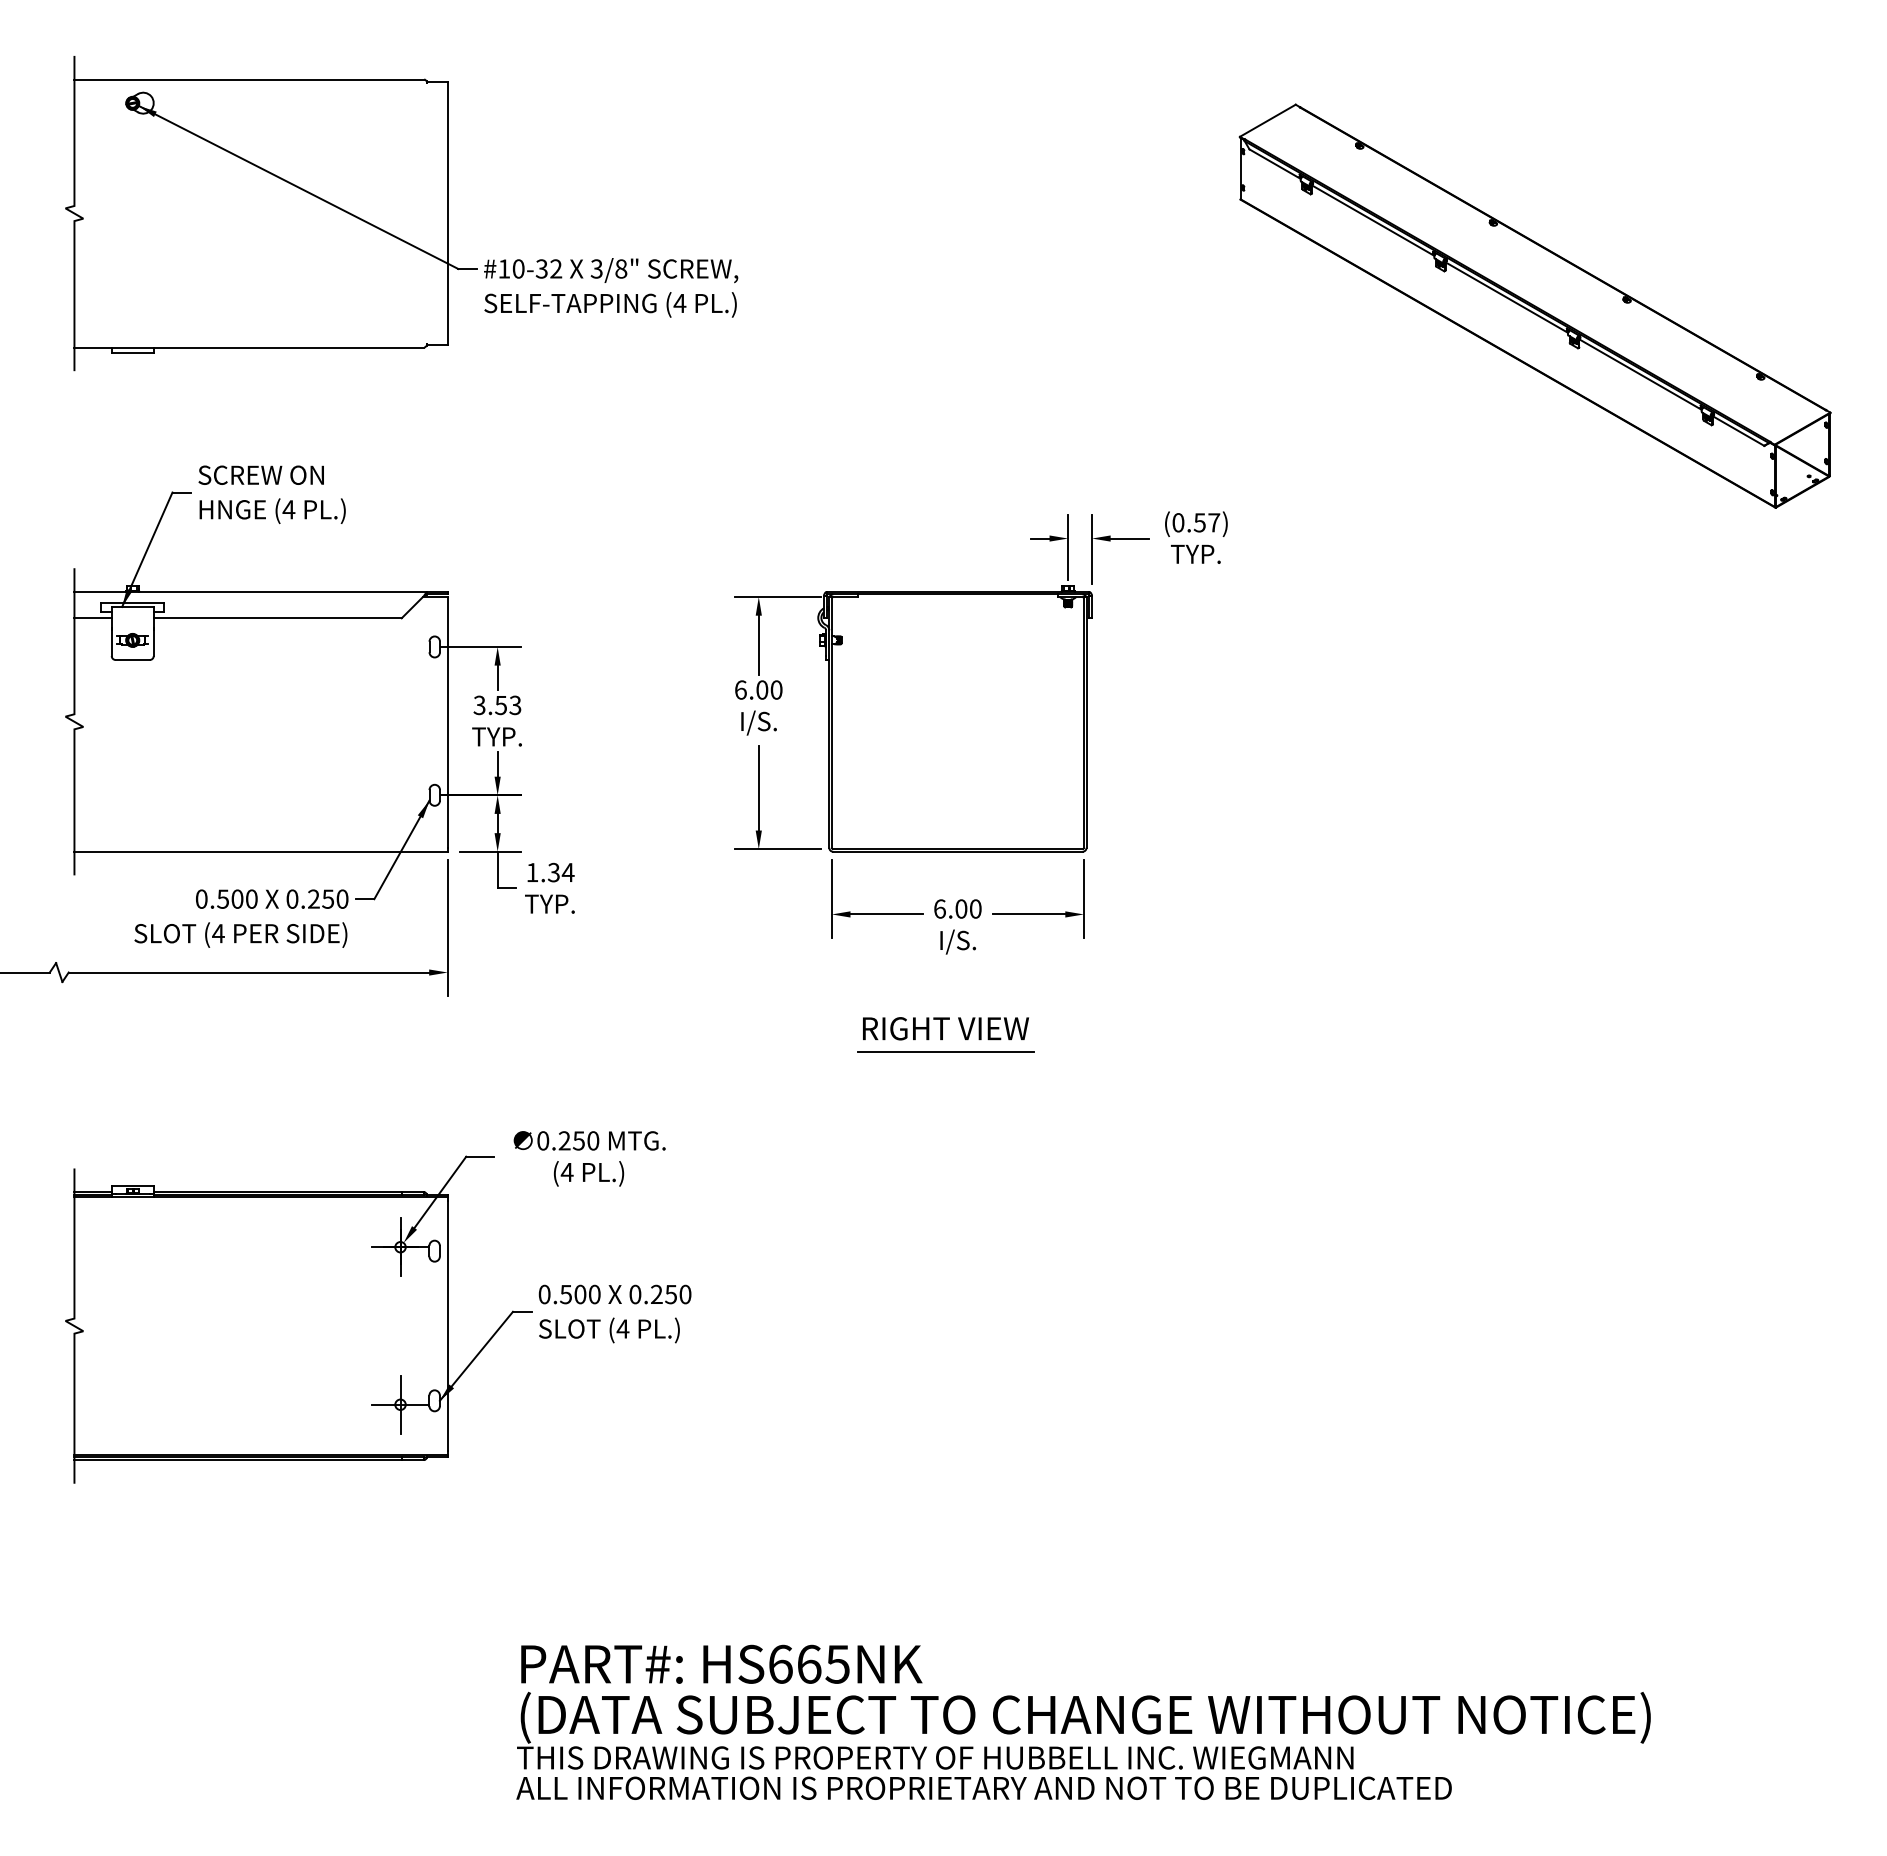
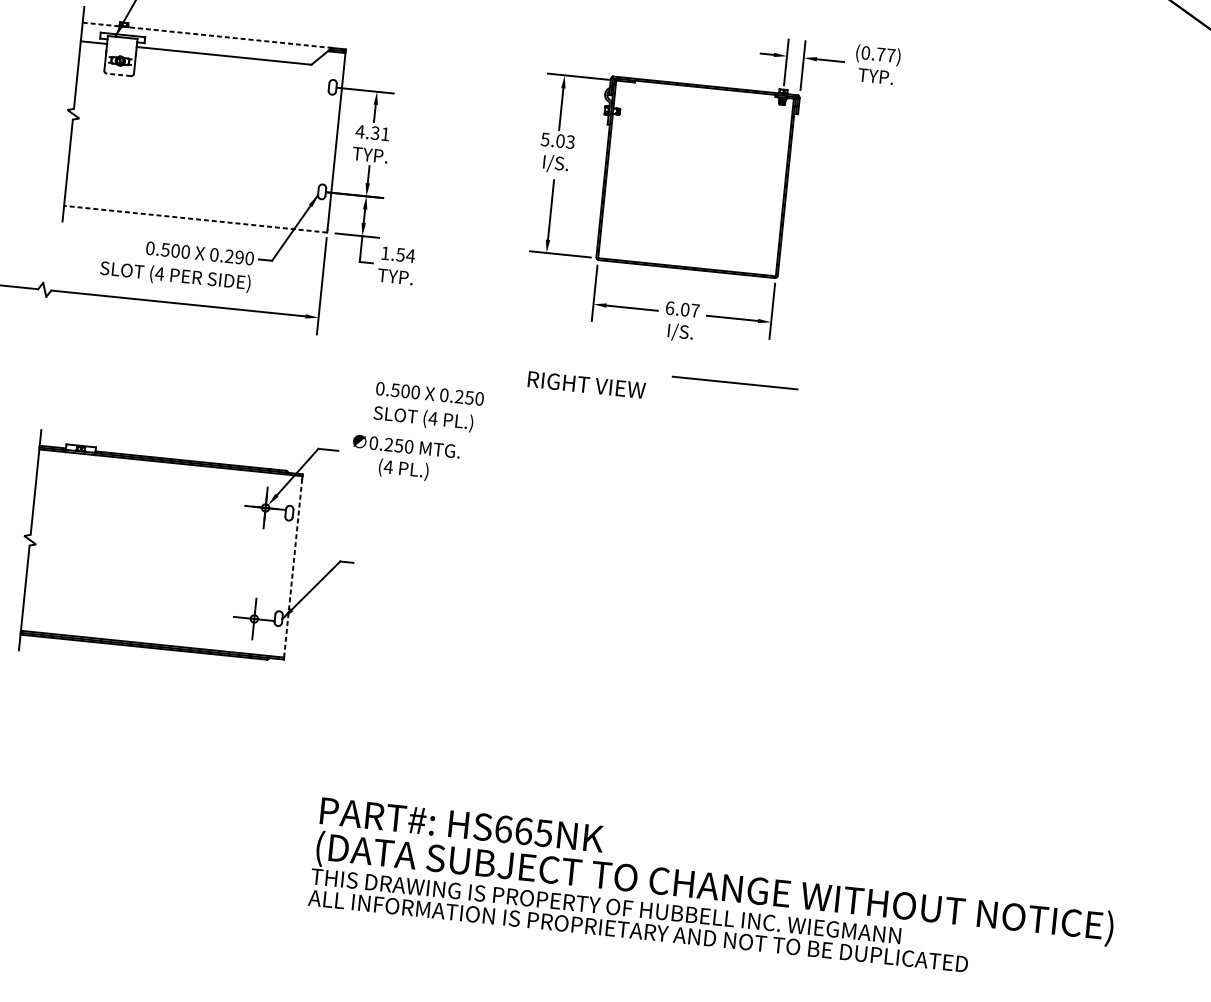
text: (1199, 522) -> (880, 54), (0.57) -> (0.77)
line: (251, 591) -> (207, 35), solid -> dashed
line: (132, 660) -> (118, 75), solid -> dashed
text: (758, 689) -> (557, 140), 6.00 -> 5.03
text: (497, 705) -> (372, 133), 3.53 -> 4.31
line: (261, 851) -> (195, 219), solid -> dashed
text: (553, 871) -> (400, 254), 1.34 -> 1.54
text: (327, 898) -> (239, 256), 0.250 -> 0.290
text: (975, 908) -> (695, 310), 6.00 -> 6.07
text: (945, 1028) -> (586, 384), moved
line: (945, 1051) -> (734, 382), moved
text: (614, 1313) -> (428, 407), moved
line: (447, 1326) -> (293, 567), solid -> dashed

